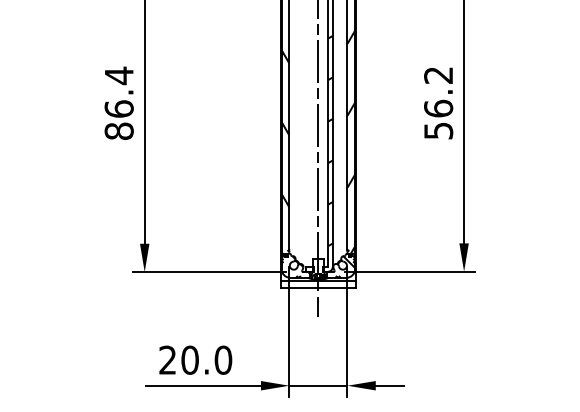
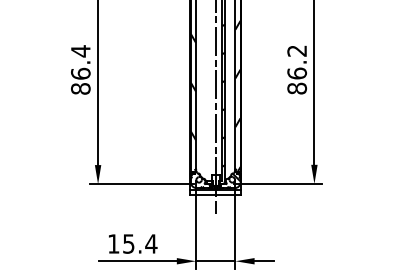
text: (439, 130) -> (297, 88), 56.2 -> 86.2
text: (195, 359) -> (132, 243), 20.0 -> 15.4

